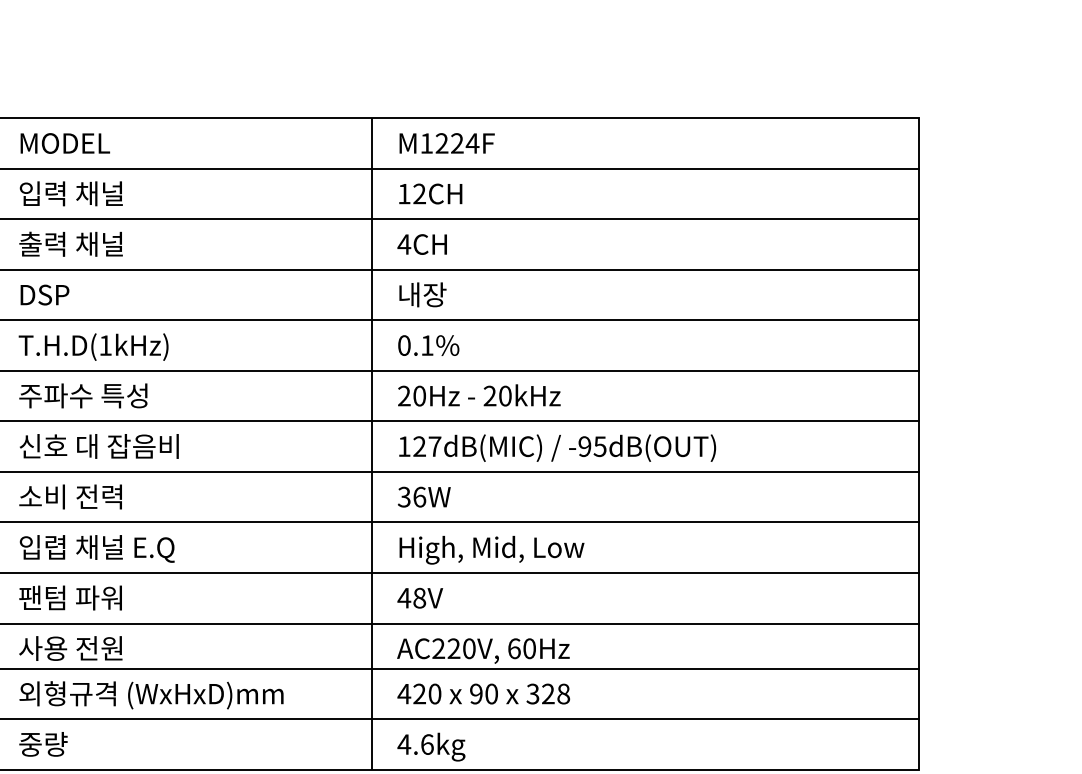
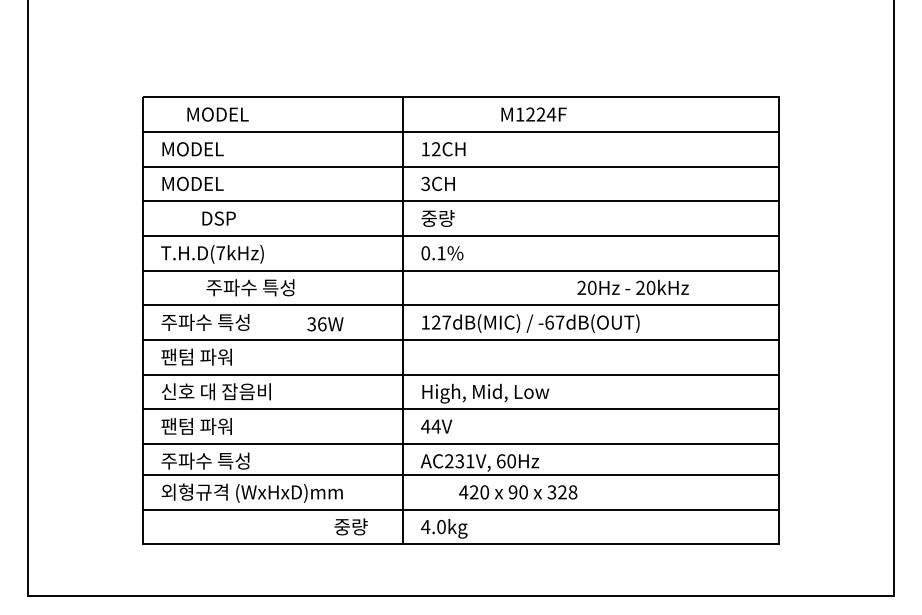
text: (64, 143) -> (217, 114), moved
text: (446, 143) -> (533, 114), moved
text: (70, 192) -> (196, 148), 입력 채널 -> MODEL
text: (70, 243) -> (196, 183), 출력 채널 -> MODEL
text: (404, 243) -> (425, 183), 4CH -> 3CH
text: (44, 294) -> (218, 218), moved
text: (421, 294) -> (437, 218), 내장 -> 중량
text: (105, 345) -> (220, 253), T.H.D(1kHz) -> T.H.D(7kHz)
text: (478, 394) -> (632, 286), moved
text: (83, 395) -> (250, 287), moved
text: (97, 446) -> (215, 322), 신호 대 잡음비 -> 주파수 특성
text: (592, 446) -> (554, 322), -95dB(OUT) -> -67dB(OUT)
text: (70, 496) -> (196, 356), 소비 전력 -> 팬텀 파워
text: (424, 497) -> (325, 324), moved
text: (97, 548) -> (215, 392), 입렵 채널 E.Q -> 신호 대 잡음비
text: (418, 598) -> (435, 426), 48V -> 44V
text: (83, 647) -> (205, 460), 사용 전원 -> 주파수 특성
text: (460, 649) -> (464, 461), AC220V, -> AC231V,
text: (484, 694) -> (518, 492), moved
text: (42, 743) -> (350, 526), moved
text: (427, 743) -> (441, 526), 4.6kg -> 4.0kg

